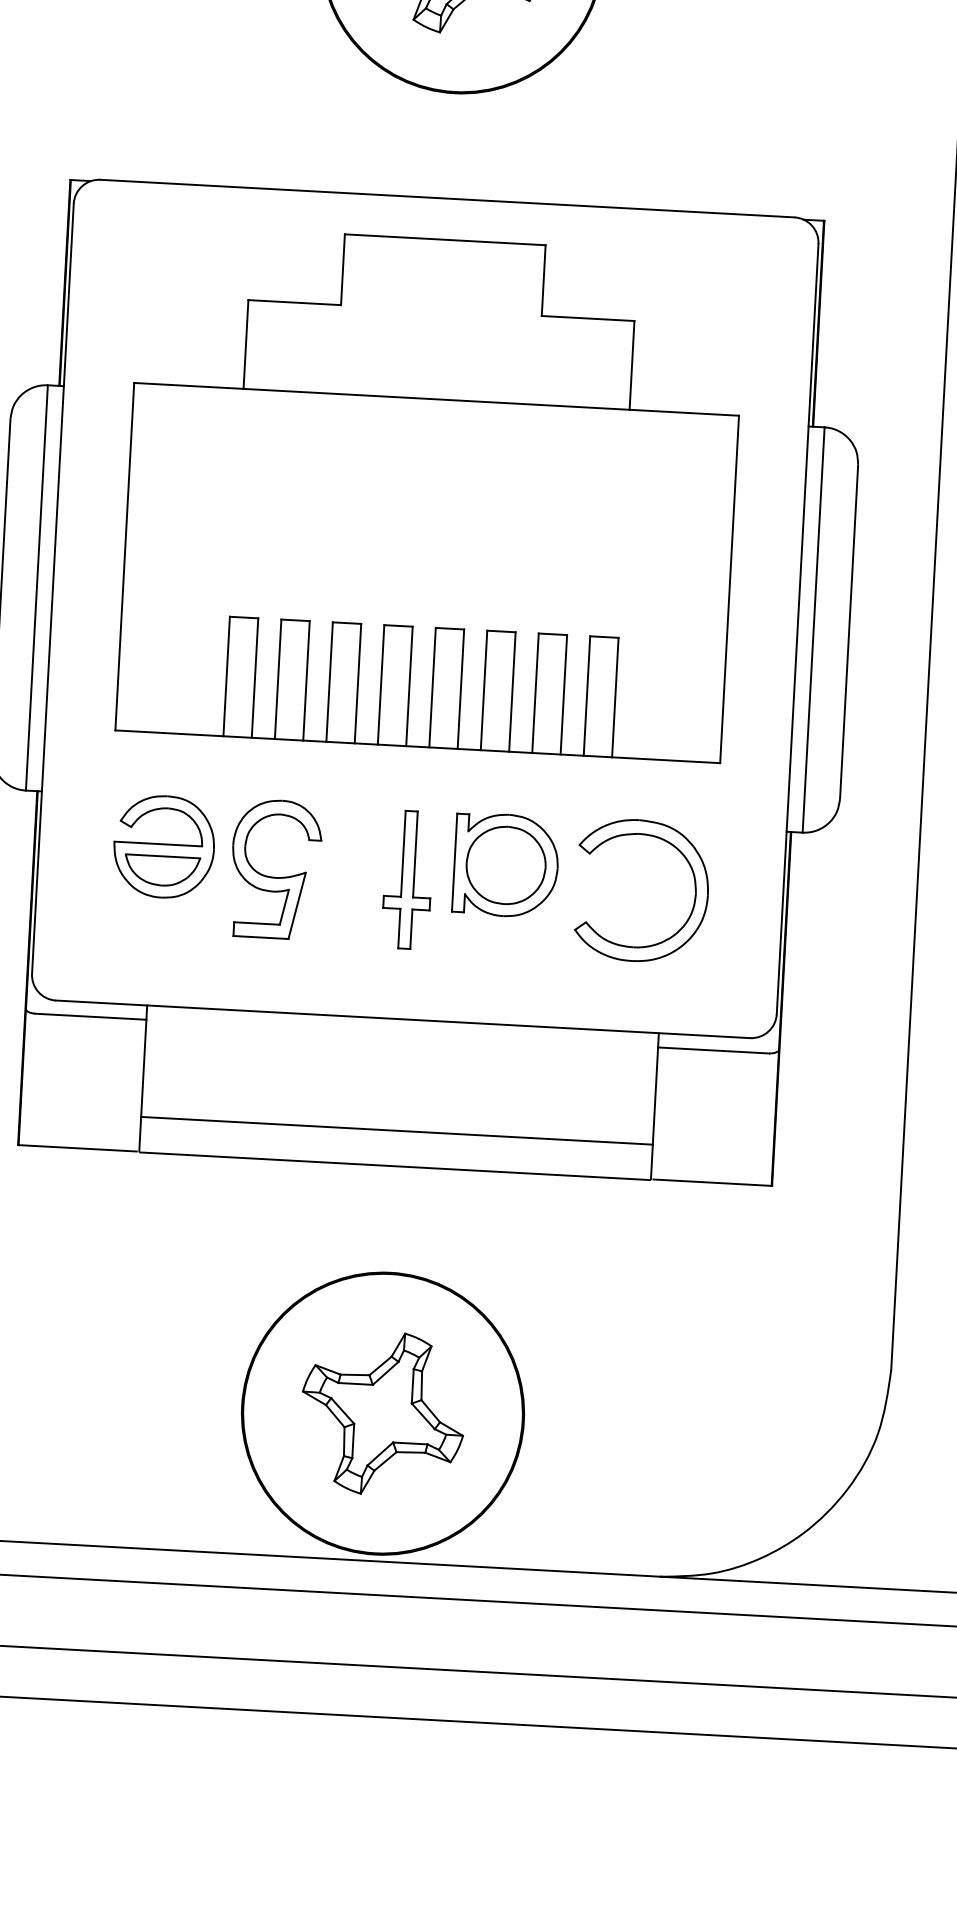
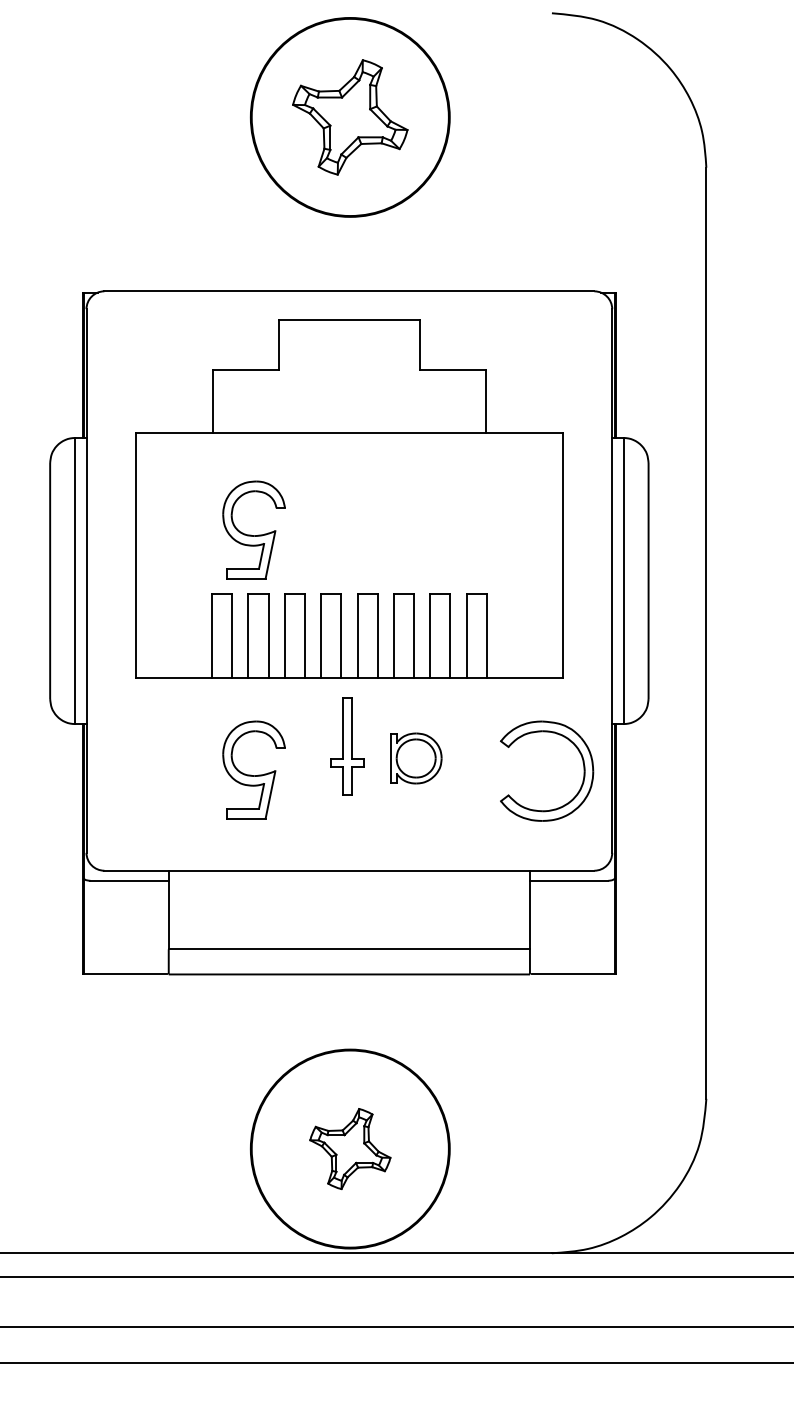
part: (293, 528) -> (253, 529), added
part: (163, 846) -> (174, 758), removed
part: (506, 865) -> (416, 758), size x0.7
part: (407, 880) -> (347, 746), moved
part: (693, 881) -> (582, 762), moved
part: (383, 1412) -> (350, 1148), size x0.7

